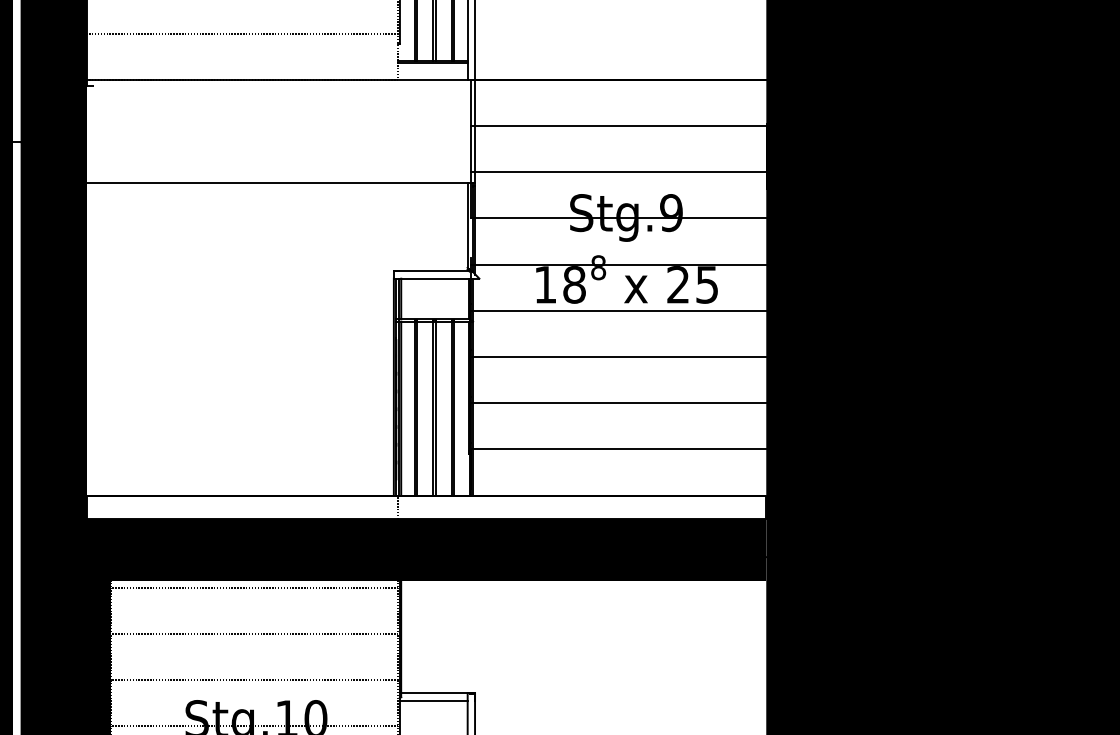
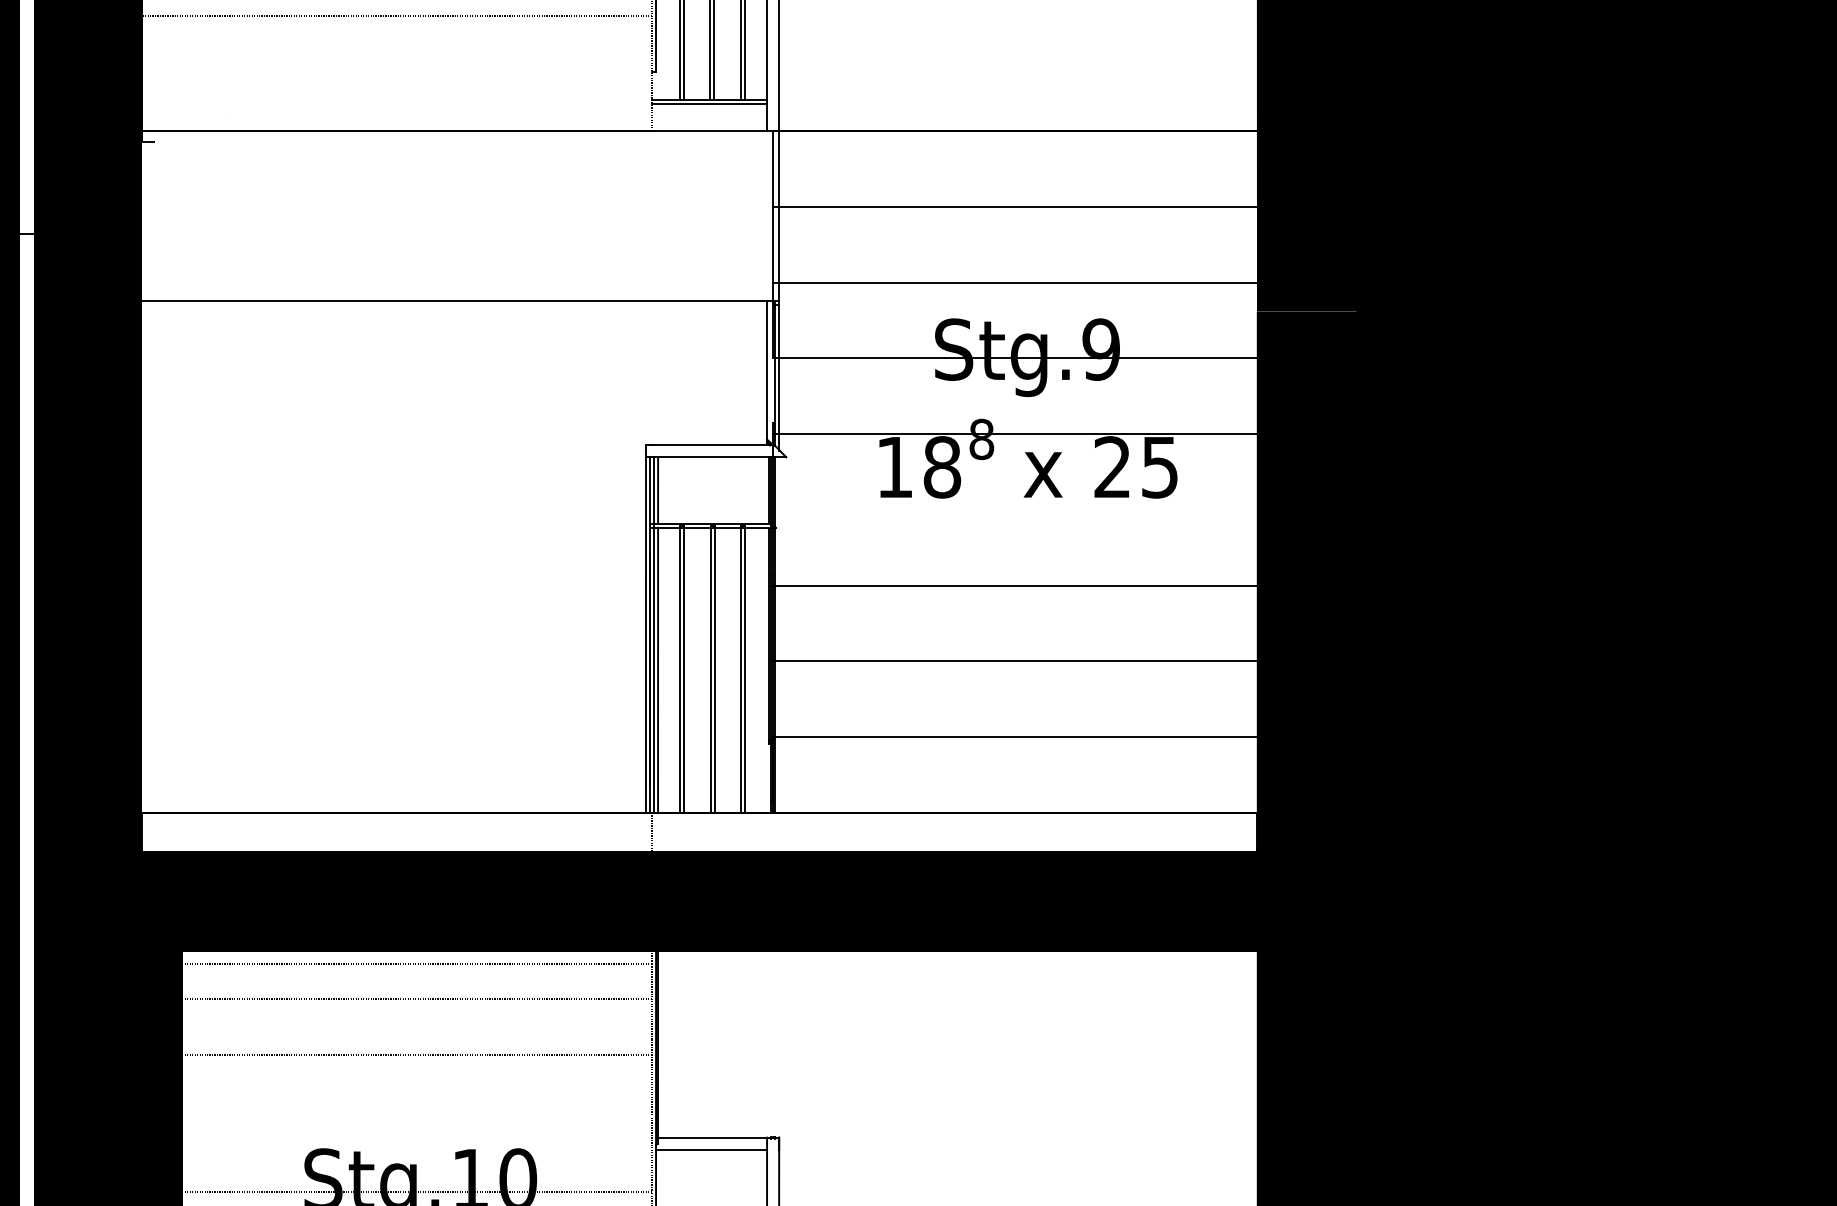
line: (241, 33) -> (396, 15), moved
line: (618, 310) -> (1014, 509), removed
line: (254, 634) -> (417, 999), moved
line: (254, 680) -> (417, 1055), moved

